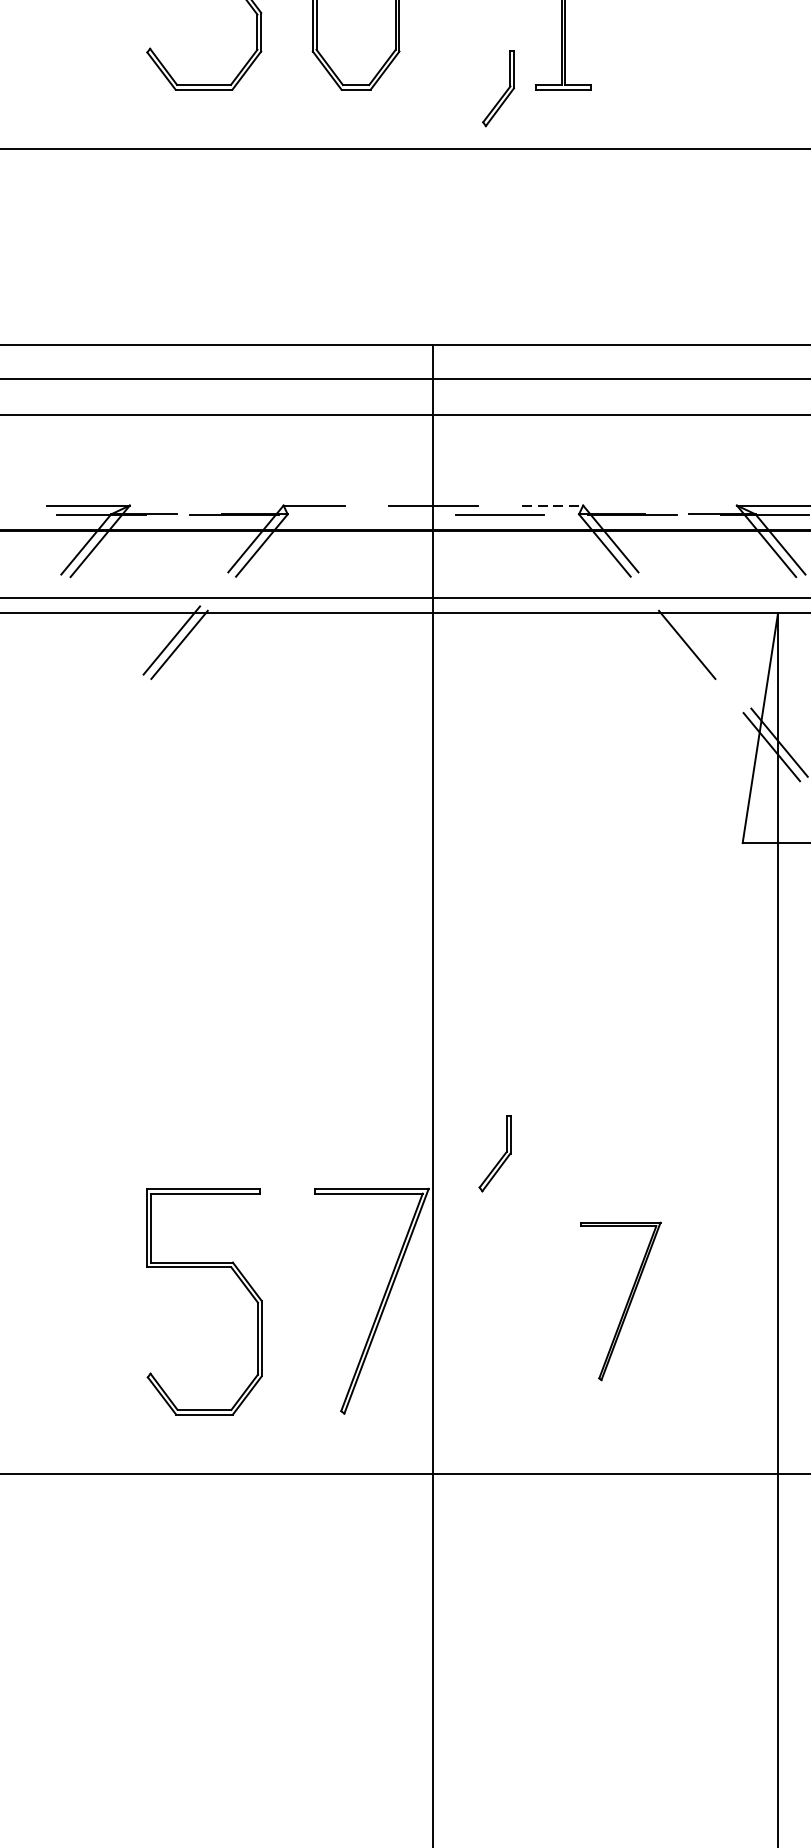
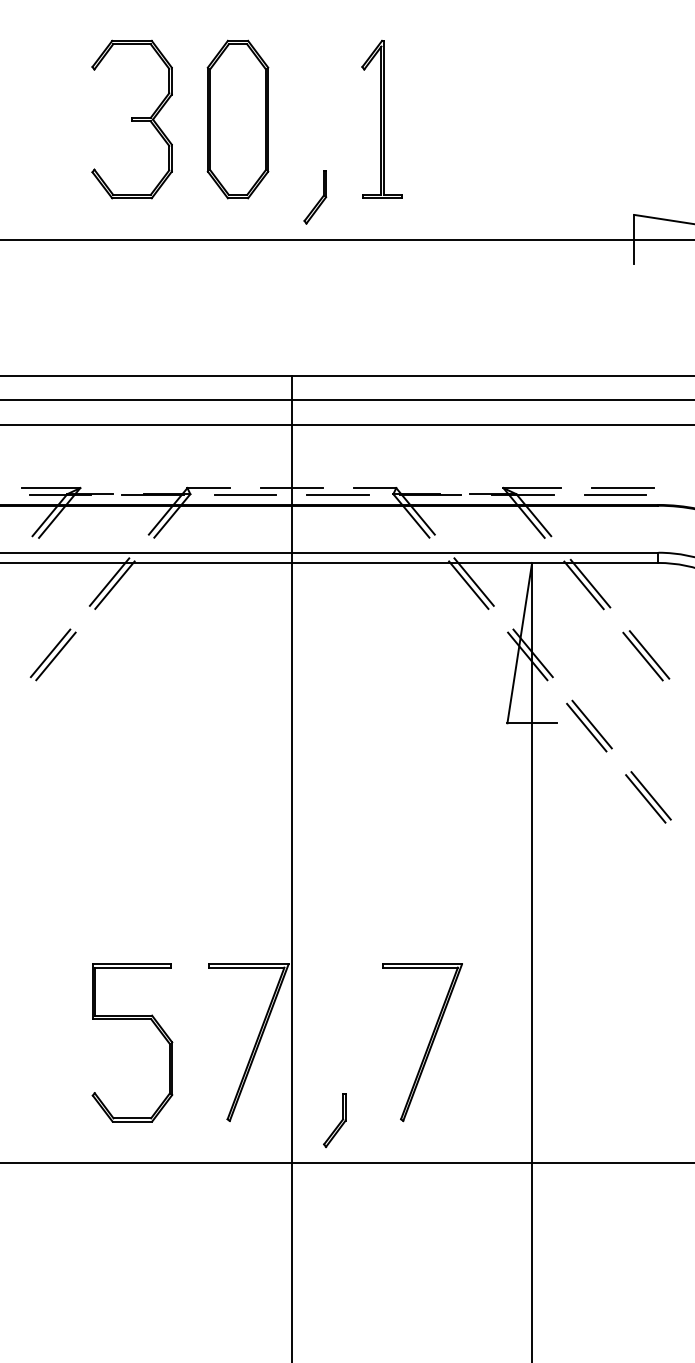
part: (498, 88) -> (315, 197), moved
line: (553, 506) -> (375, 488), dashed -> solid
line: (366, 514) -> (245, 494), added
line: (693, 639) -> (473, 581), added
part: (89, 744) -> (52, 654), added
part: (494, 1153) -> (334, 1120), moved
part: (620, 1301) -> (422, 1042), size x1.43

